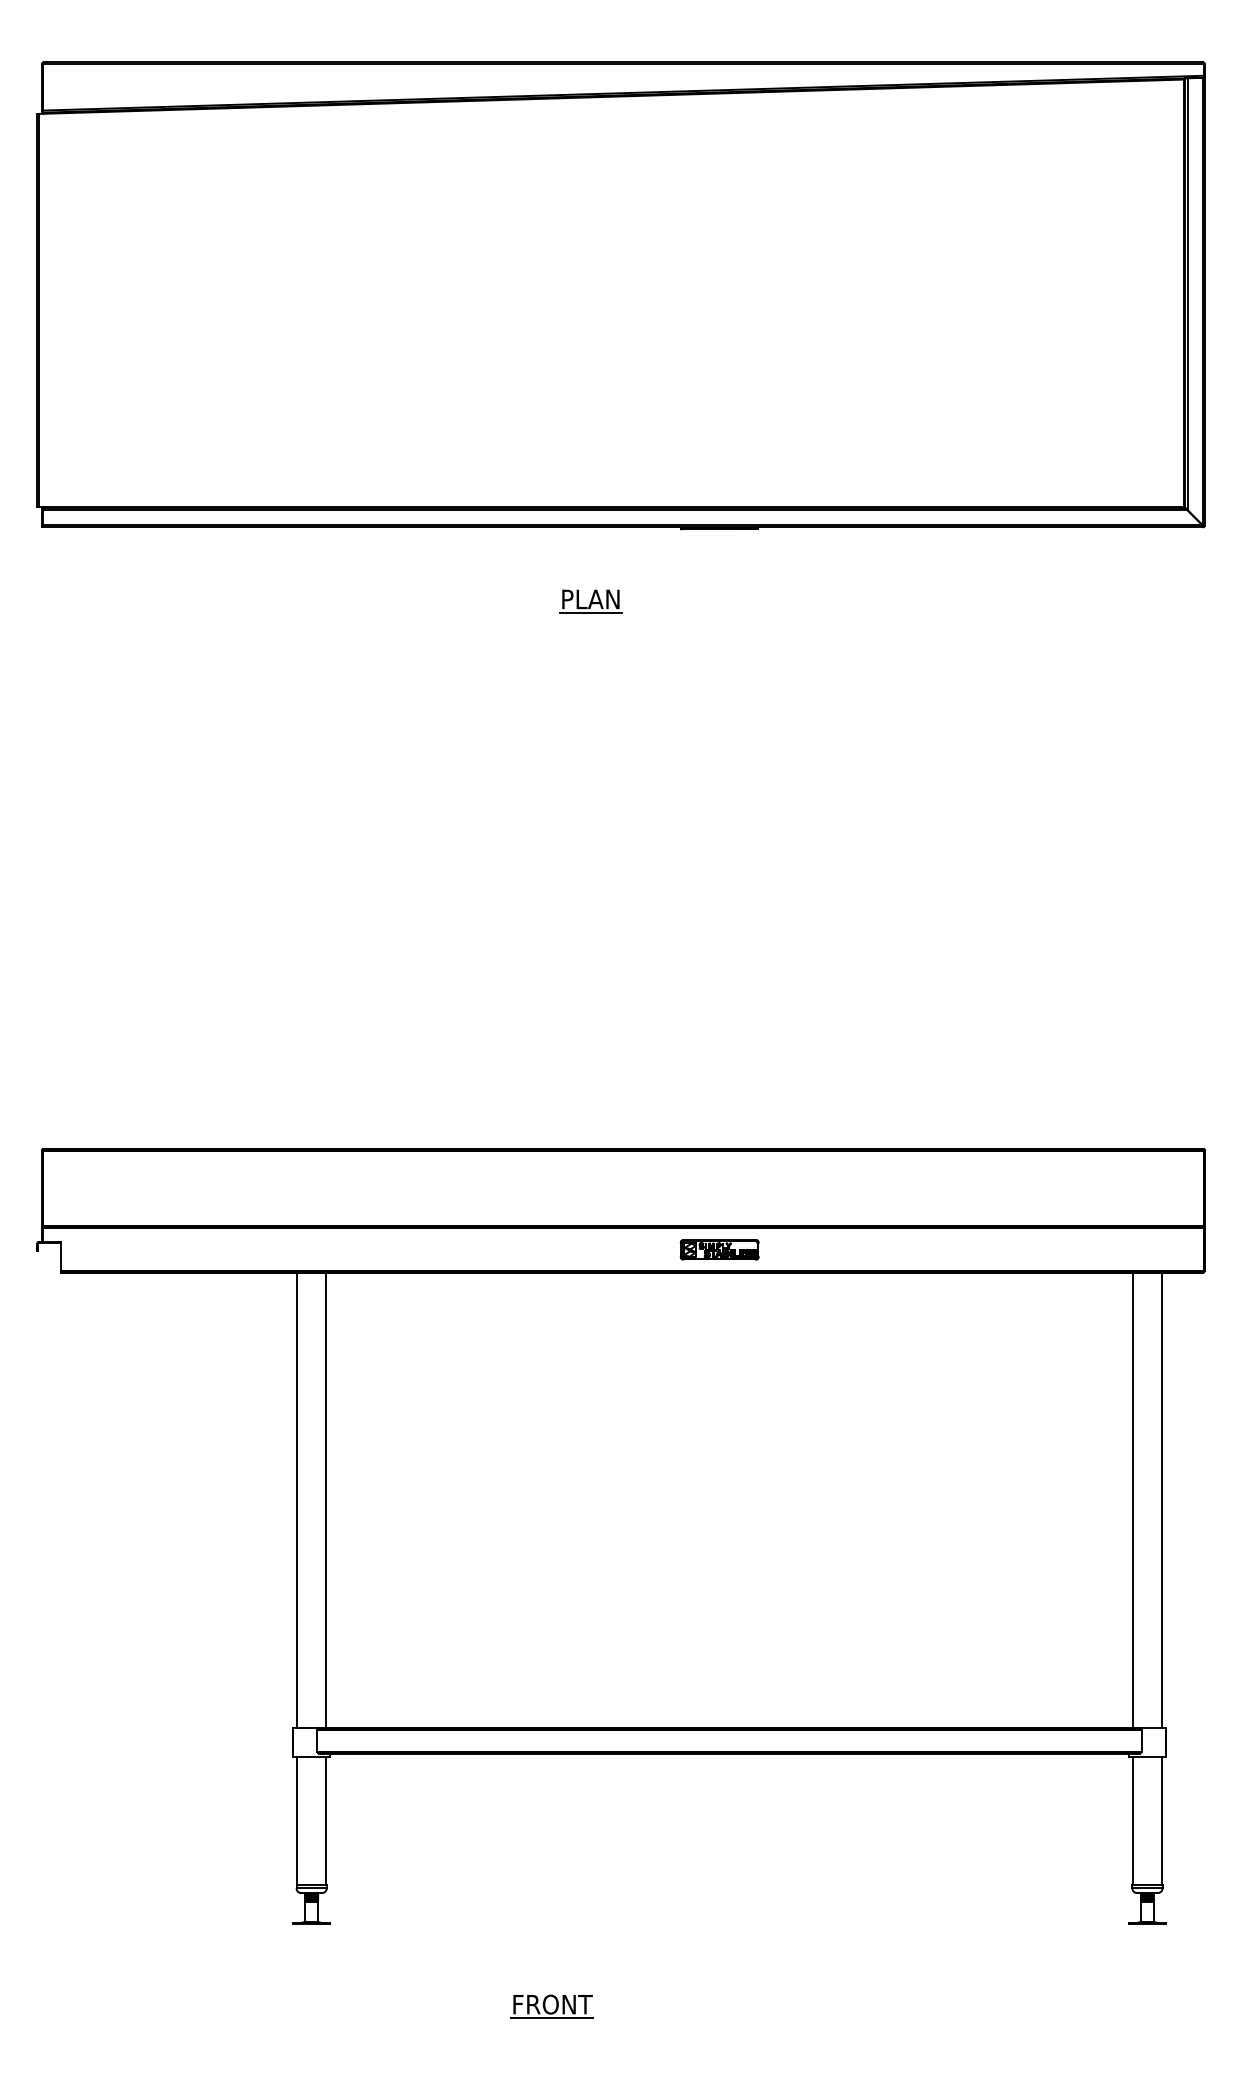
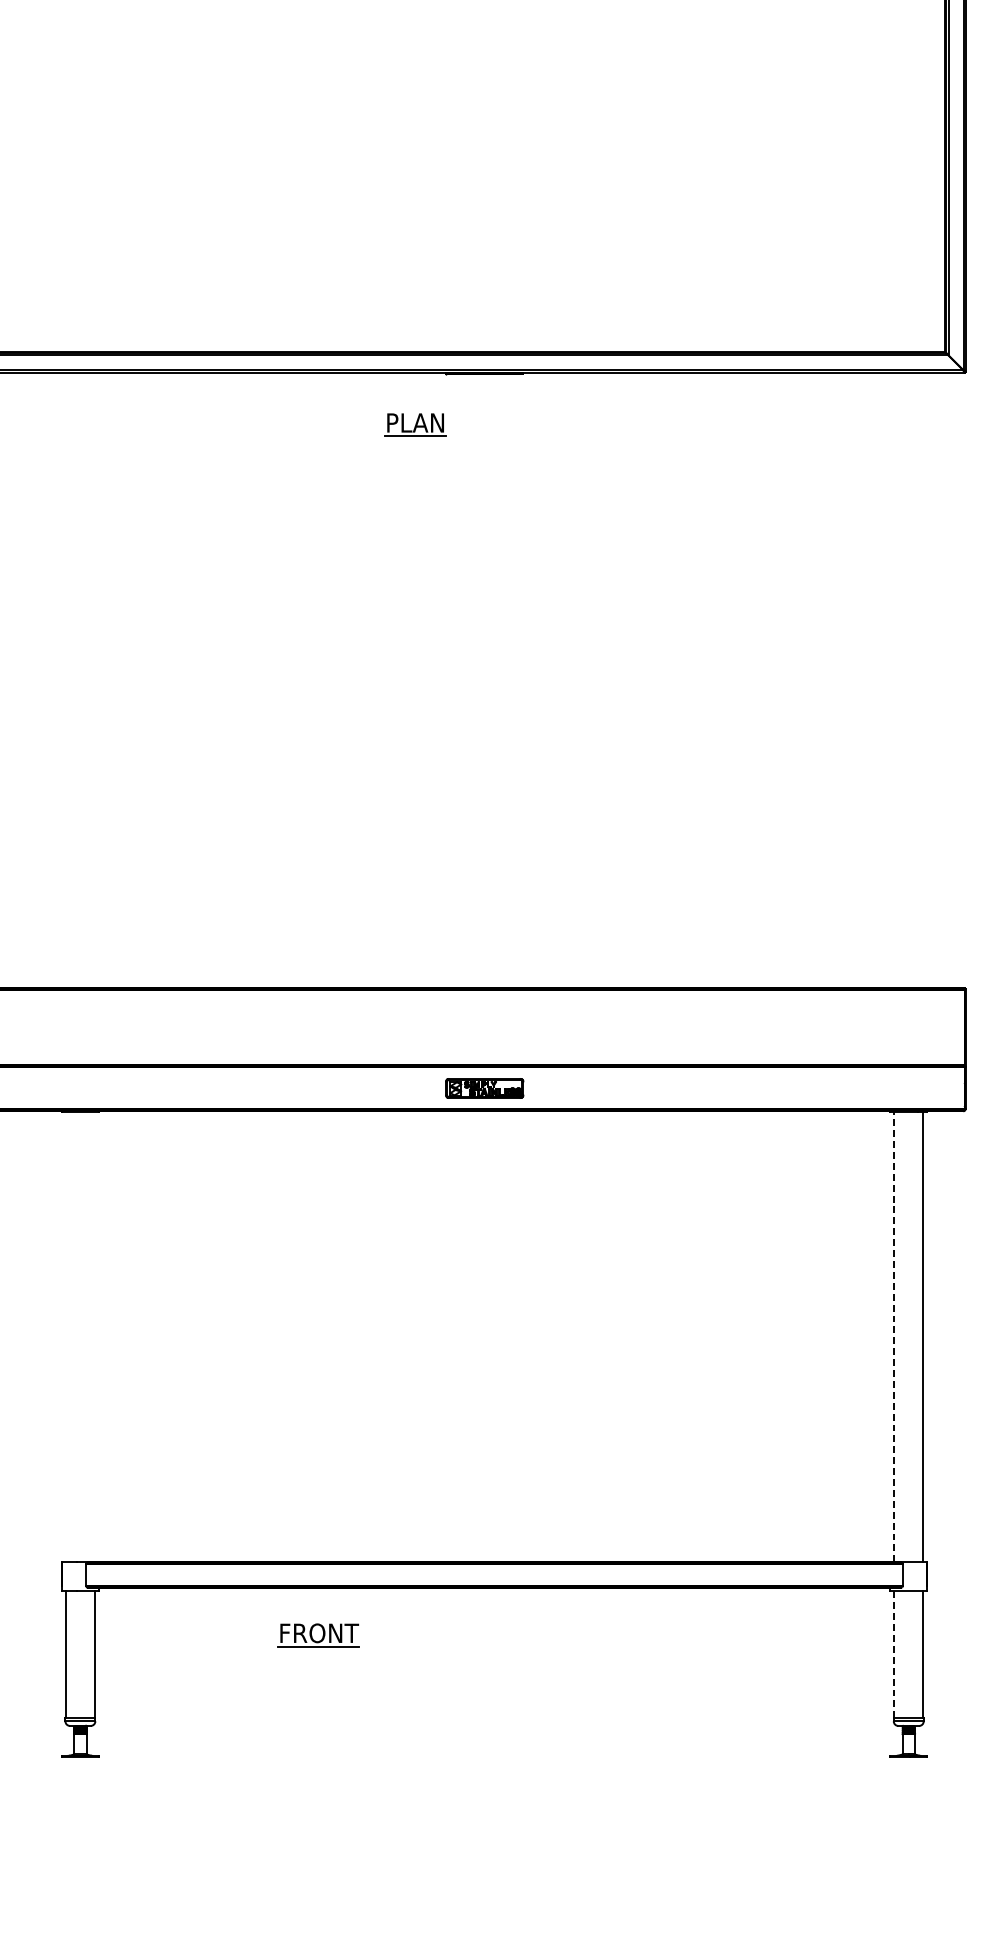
part: (590, 601) -> (415, 425), moved
line: (296, 1500) -> (65, 1336), removed
line: (326, 1500) -> (95, 1336), removed
line: (1132, 1500) -> (893, 1336), solid -> dashed
line: (1132, 1821) -> (893, 1655), solid -> dashed
part: (551, 2006) -> (318, 1635), moved

